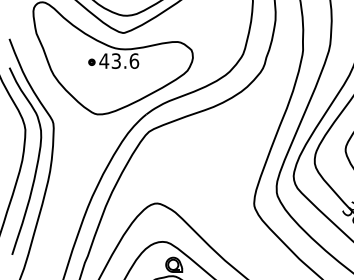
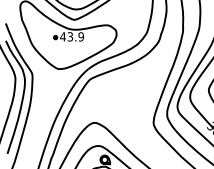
text: (134, 60) -> (81, 36), 43.6 -> 43.9

